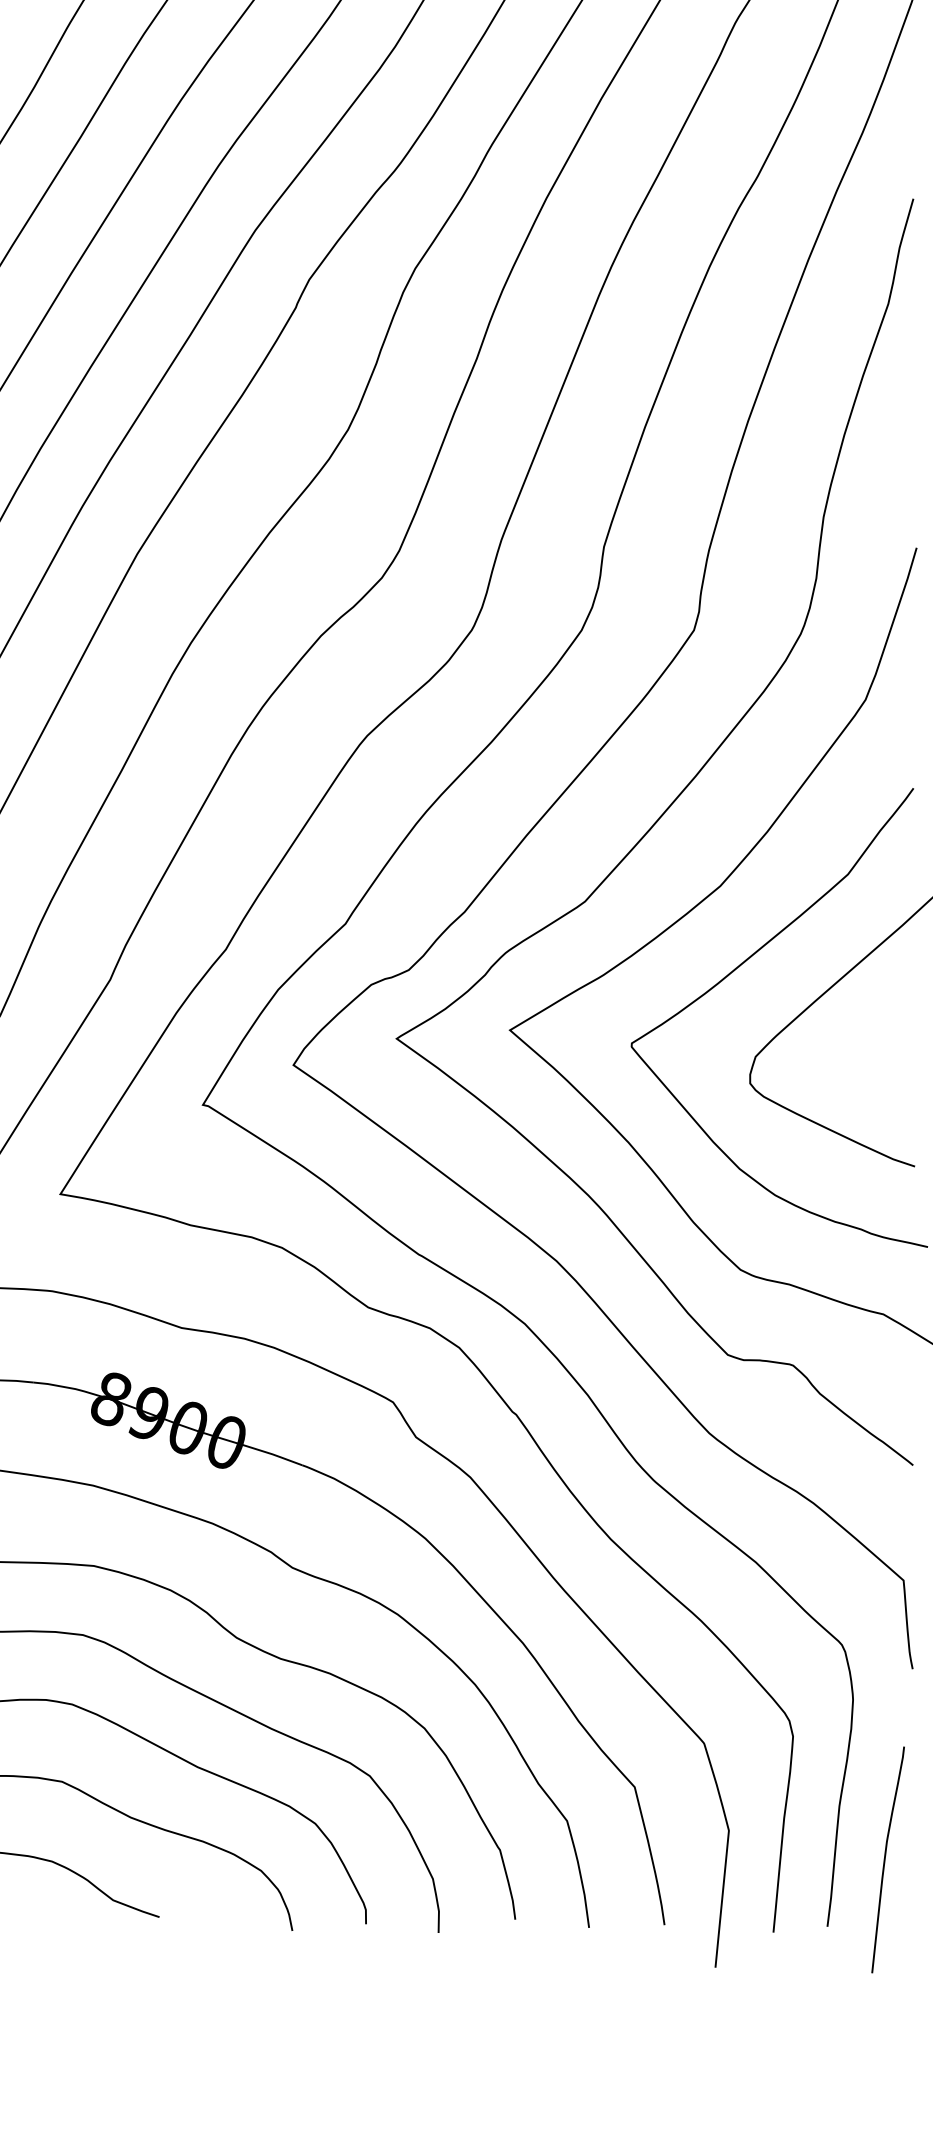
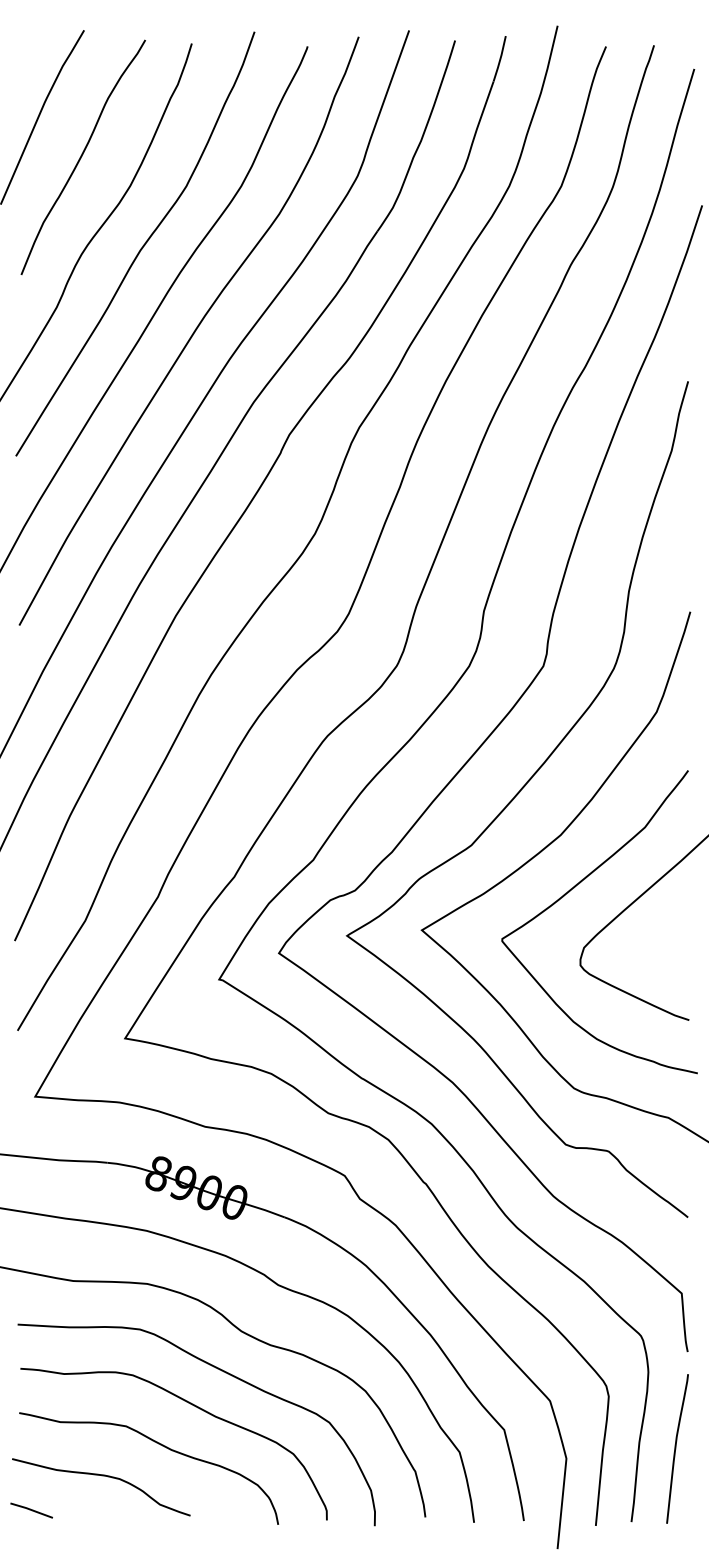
curve: (886, 1859) -> (676, 1448), moved

